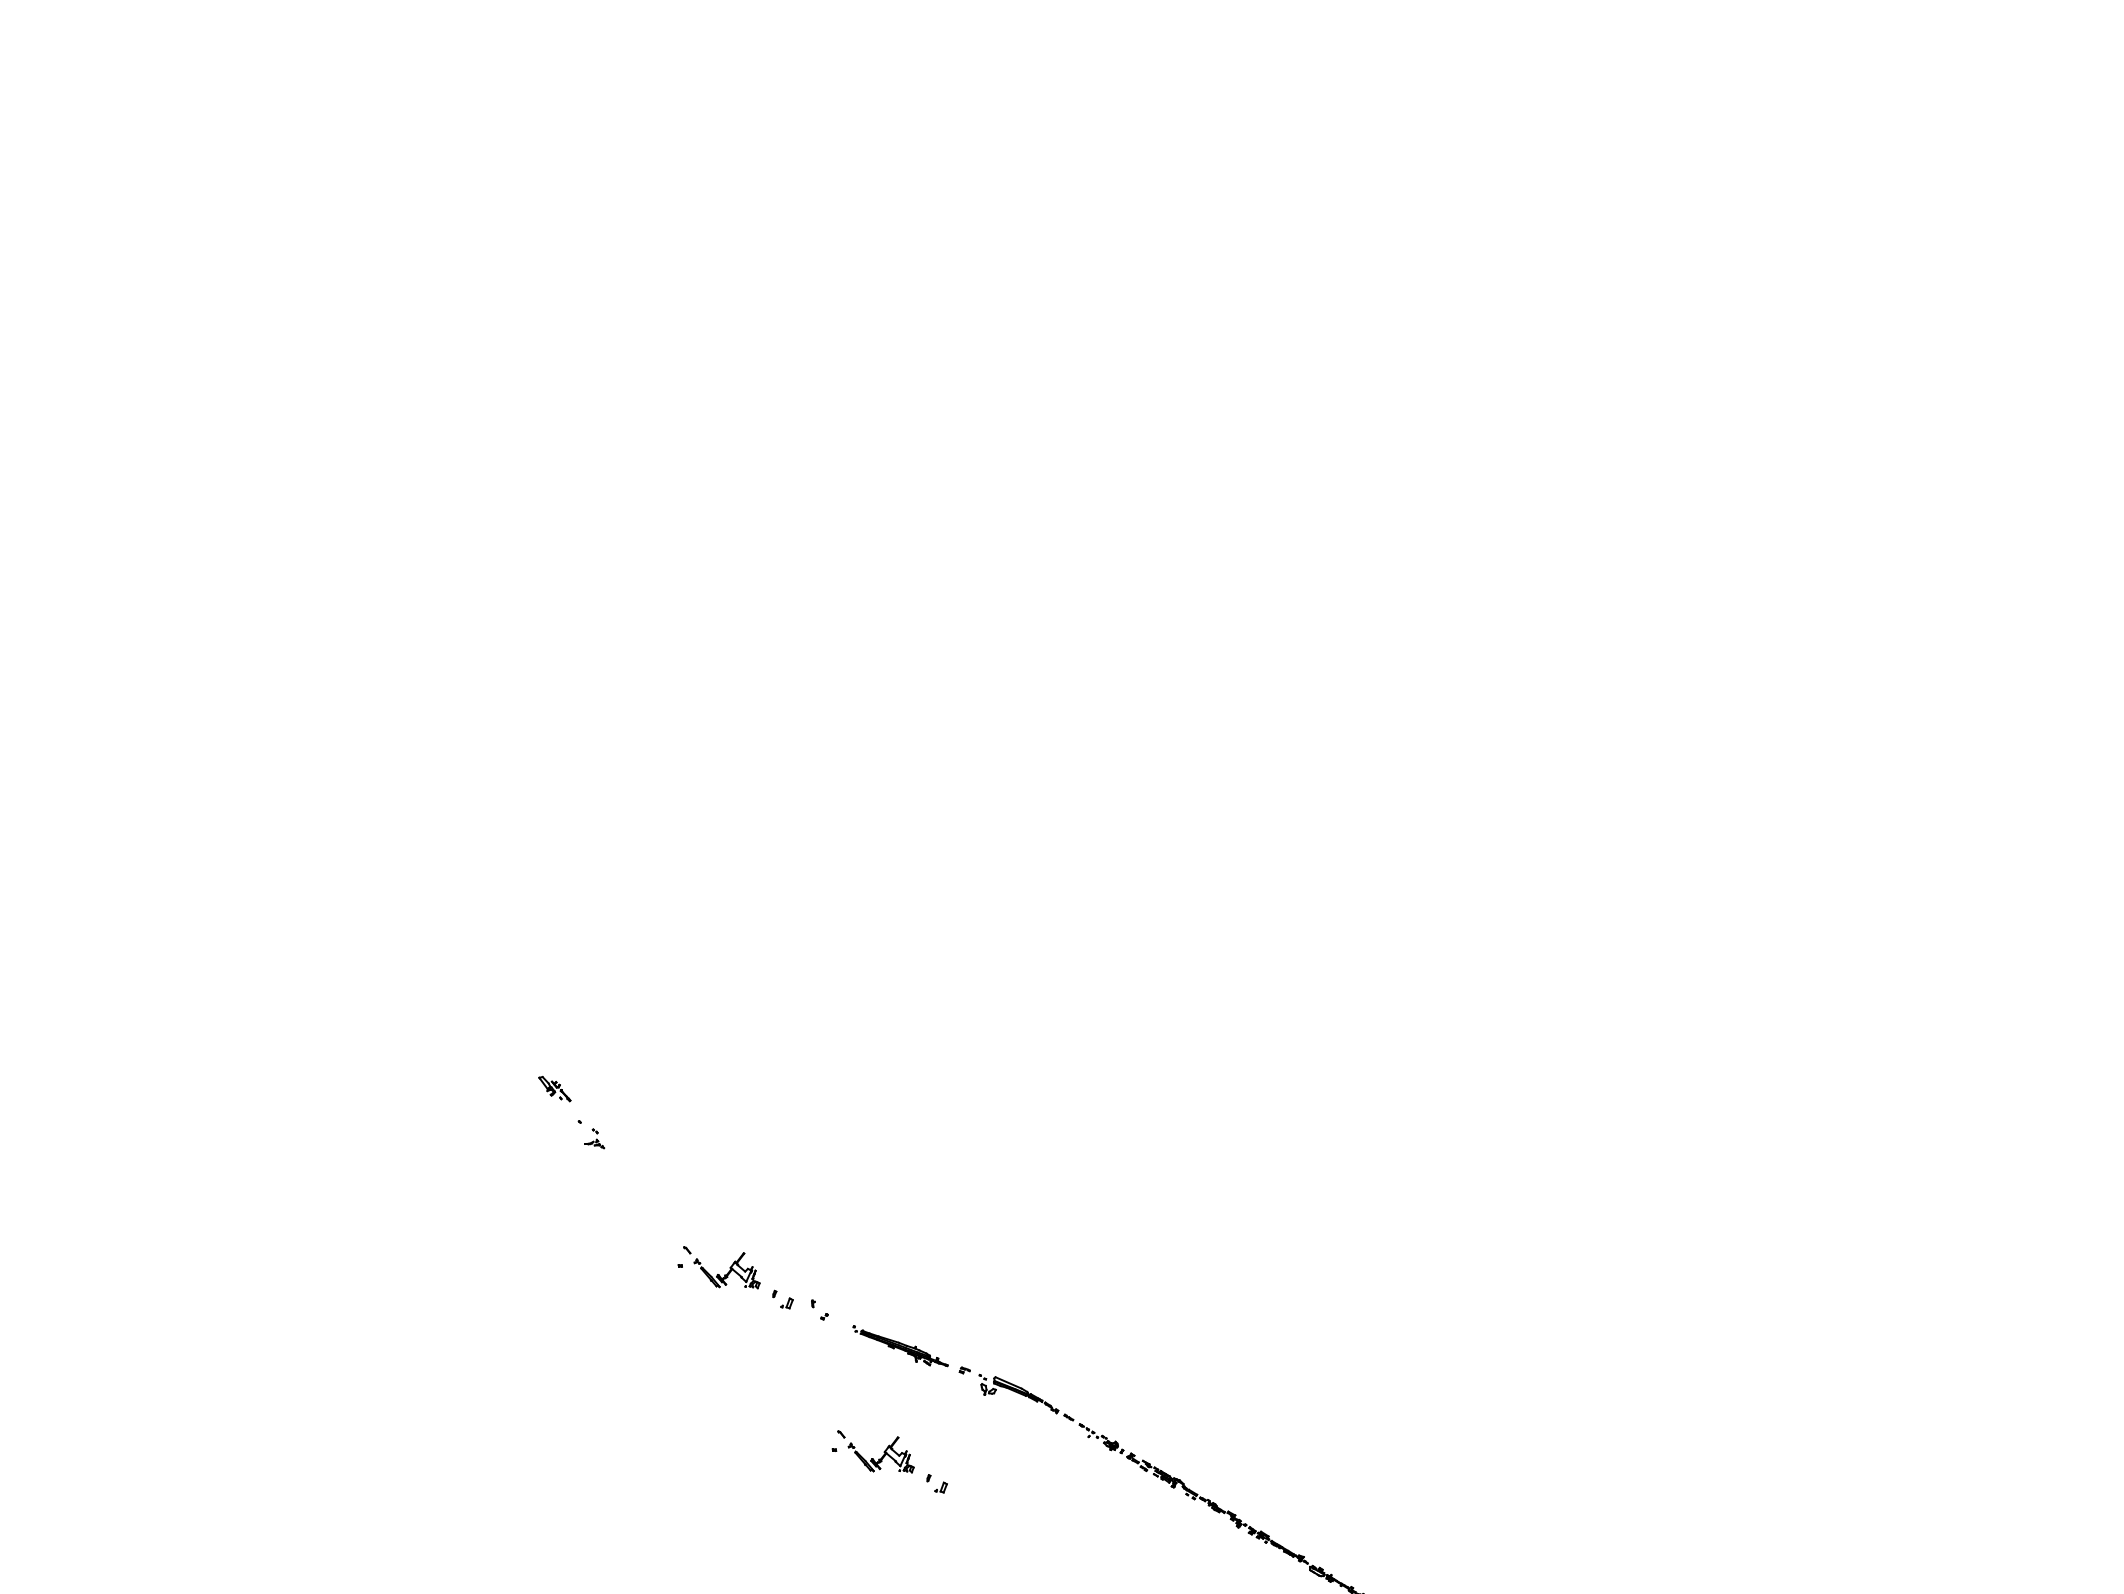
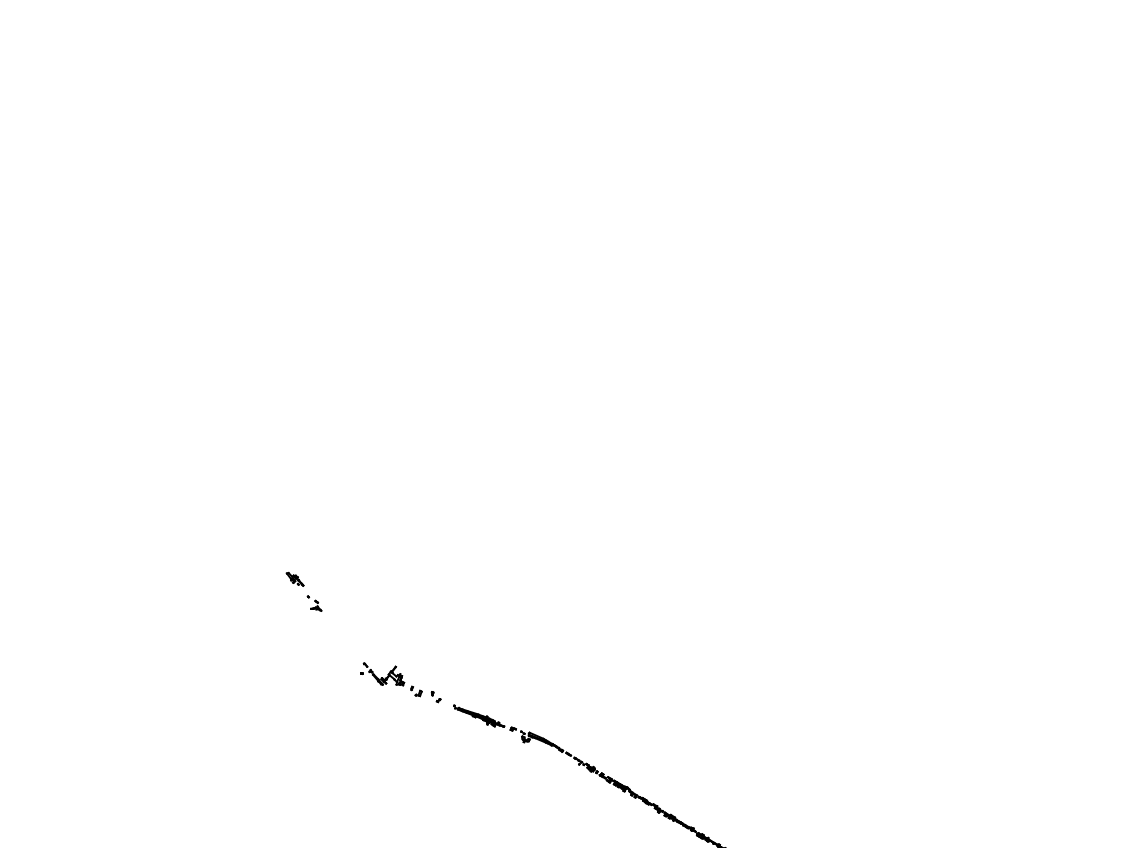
part: (890, 1461) -> (473, 777), removed

